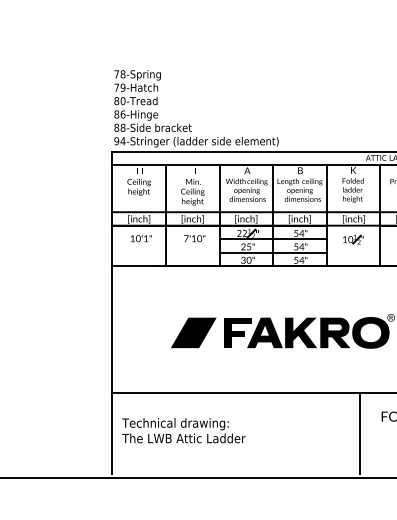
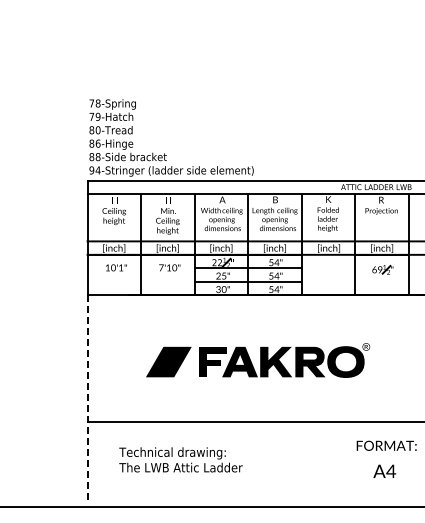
part: (353, 239) -> (328, 268), removed
line: (112, 369) -> (87, 398), solid -> dashed
text: (183, 430) -> (180, 459), moved
line: (359, 433) -> (334, 462), removed

